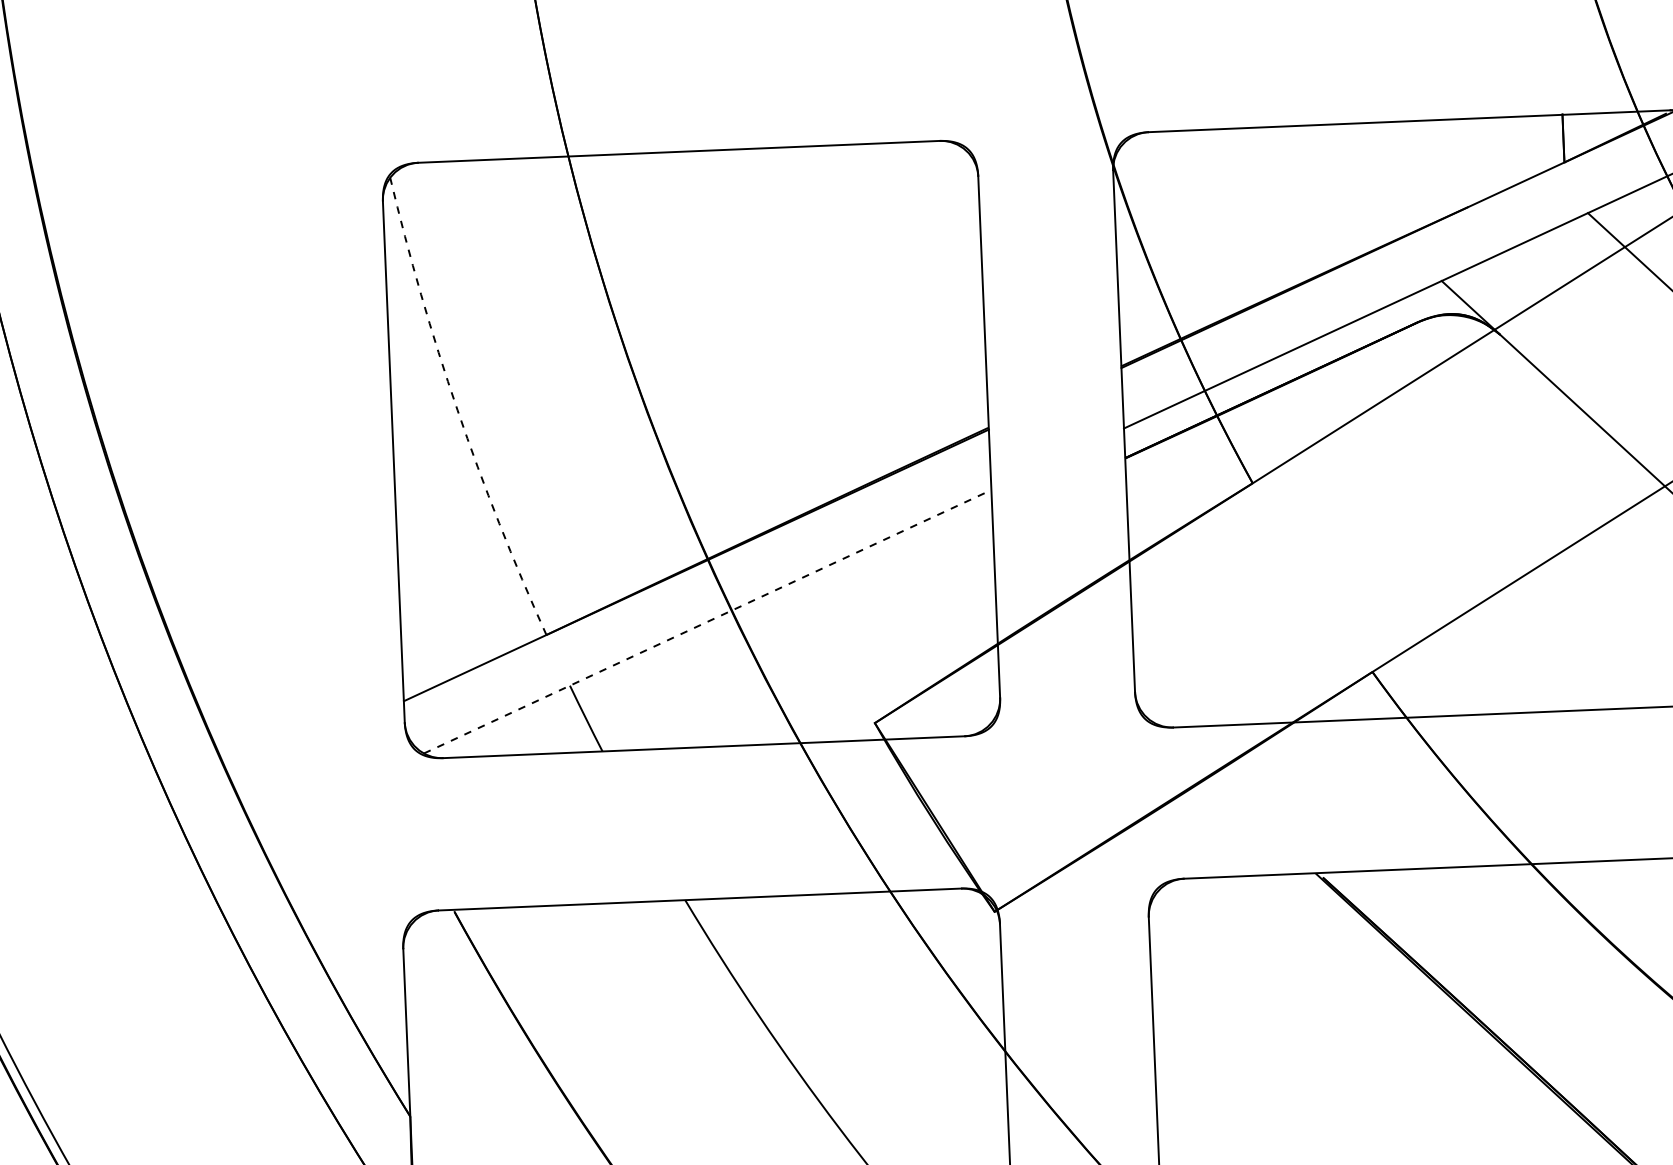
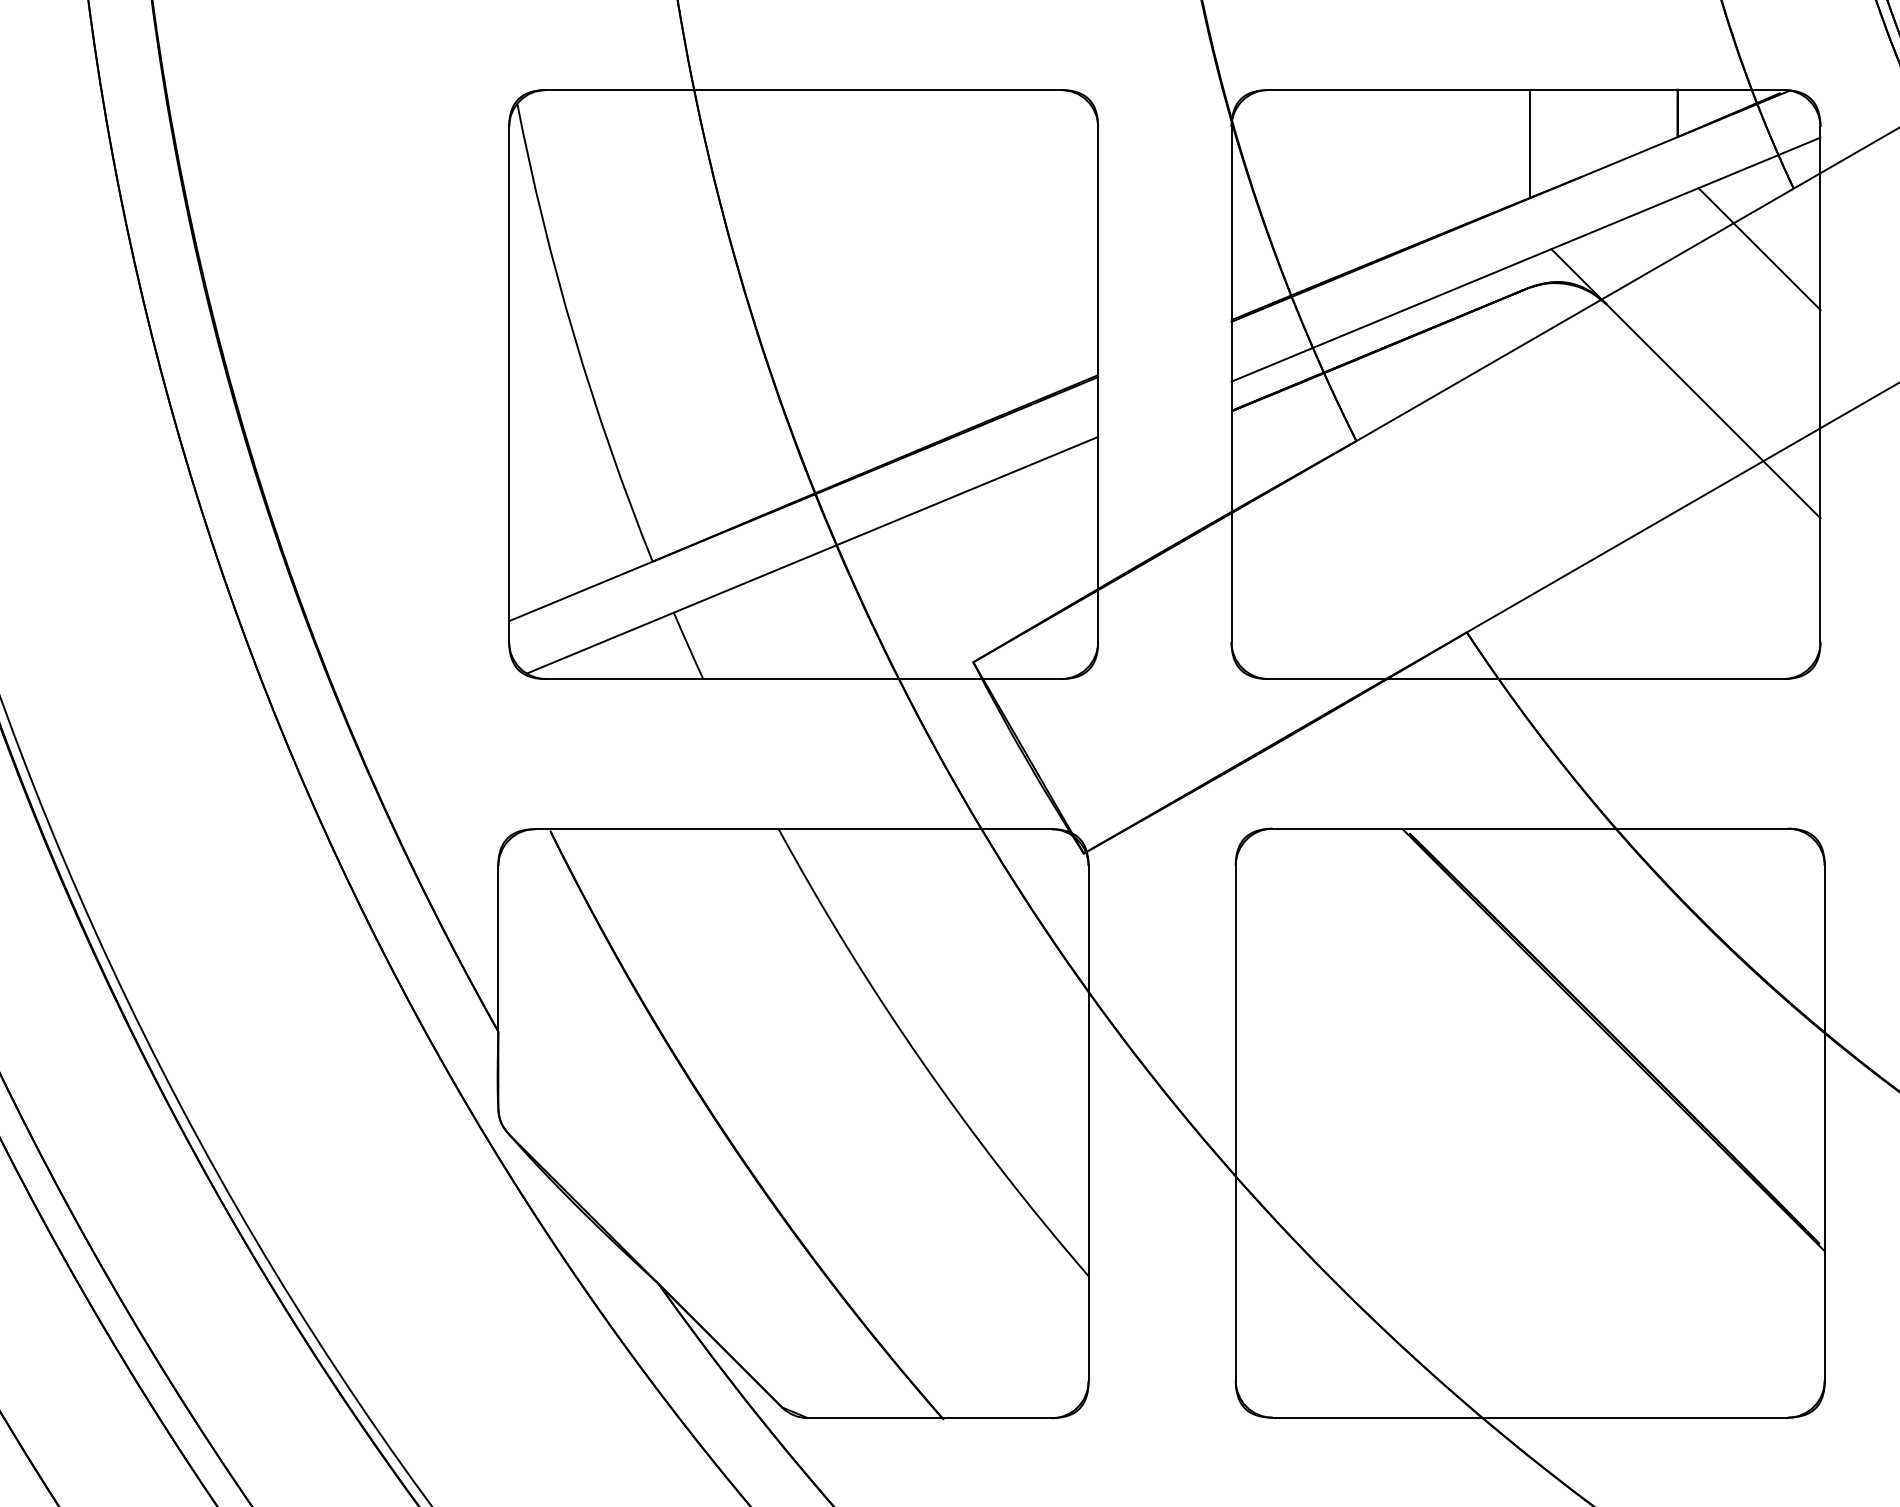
line: (1416, 176) -> (1530, 144), added
arc: (457, 409) -> (574, 335), dashed -> solid
line: (707, 621) -> (812, 555), dashed -> solid

